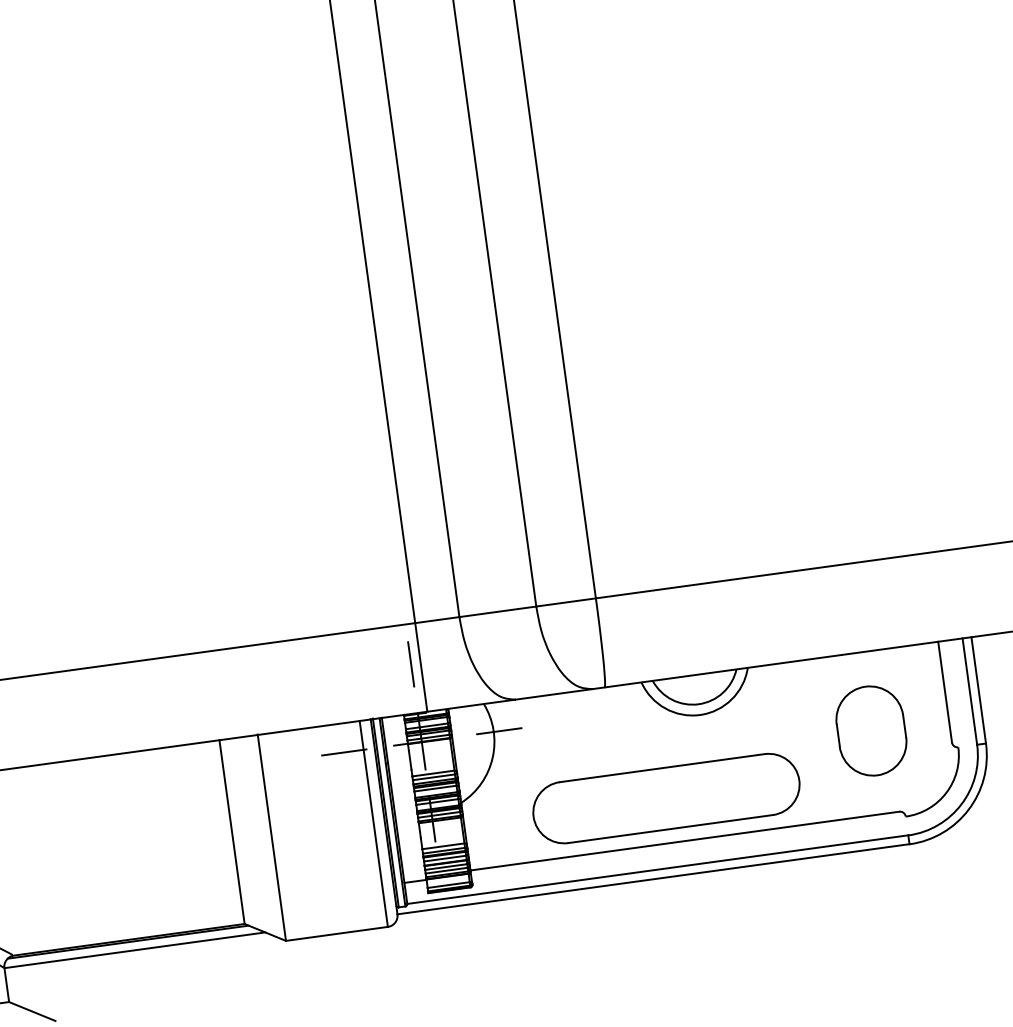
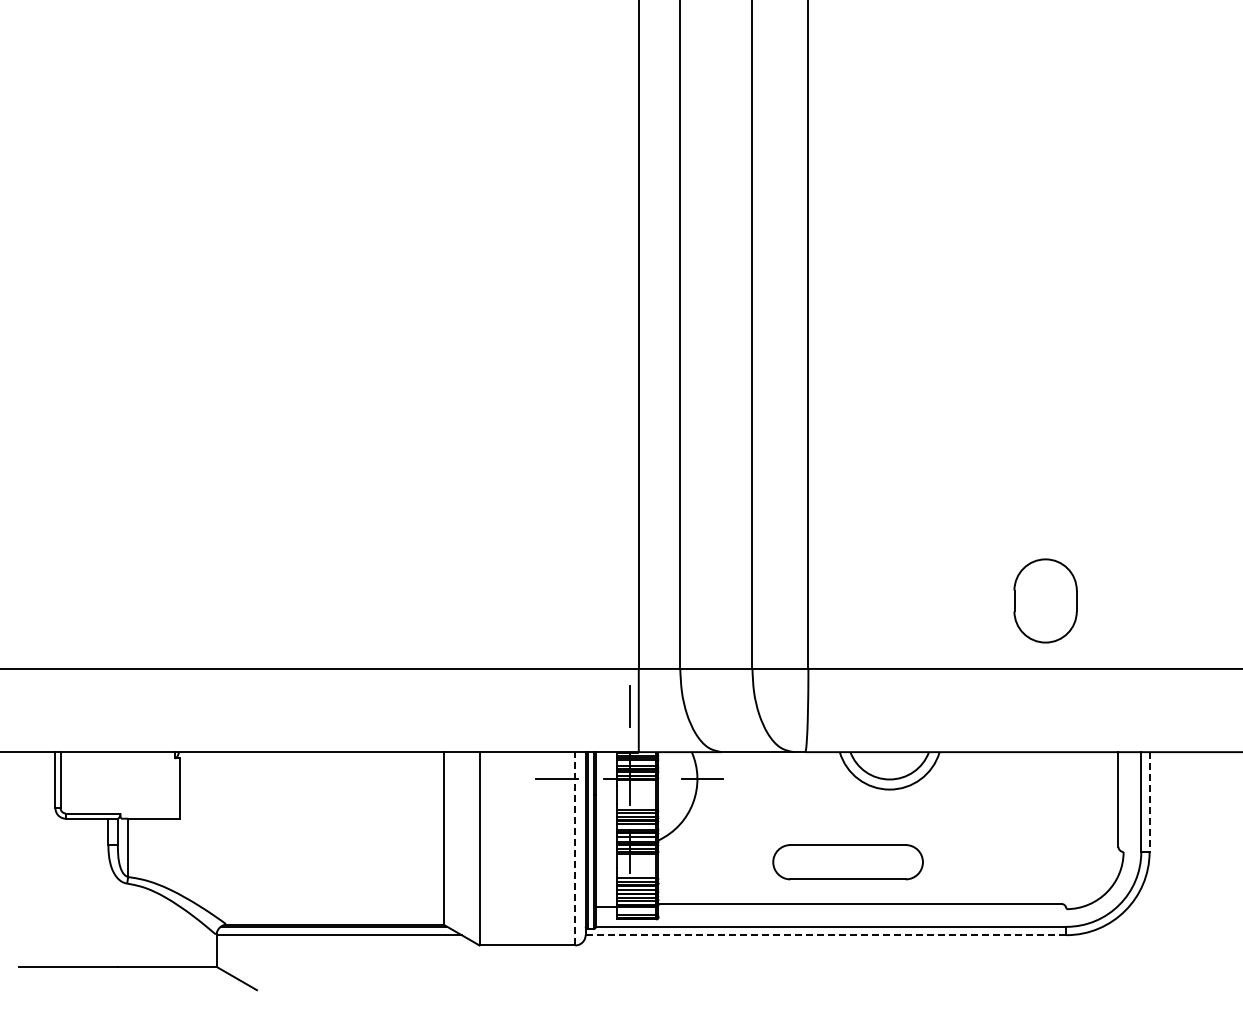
line: (978, 690) -> (1149, 802), solid -> dashed
part: (871, 730) -> (1045, 600), moved
part: (665, 797) -> (847, 861), size x0.6
line: (374, 823) -> (575, 848), solid -> dashed
line: (652, 879) -> (825, 935), solid -> dashed

